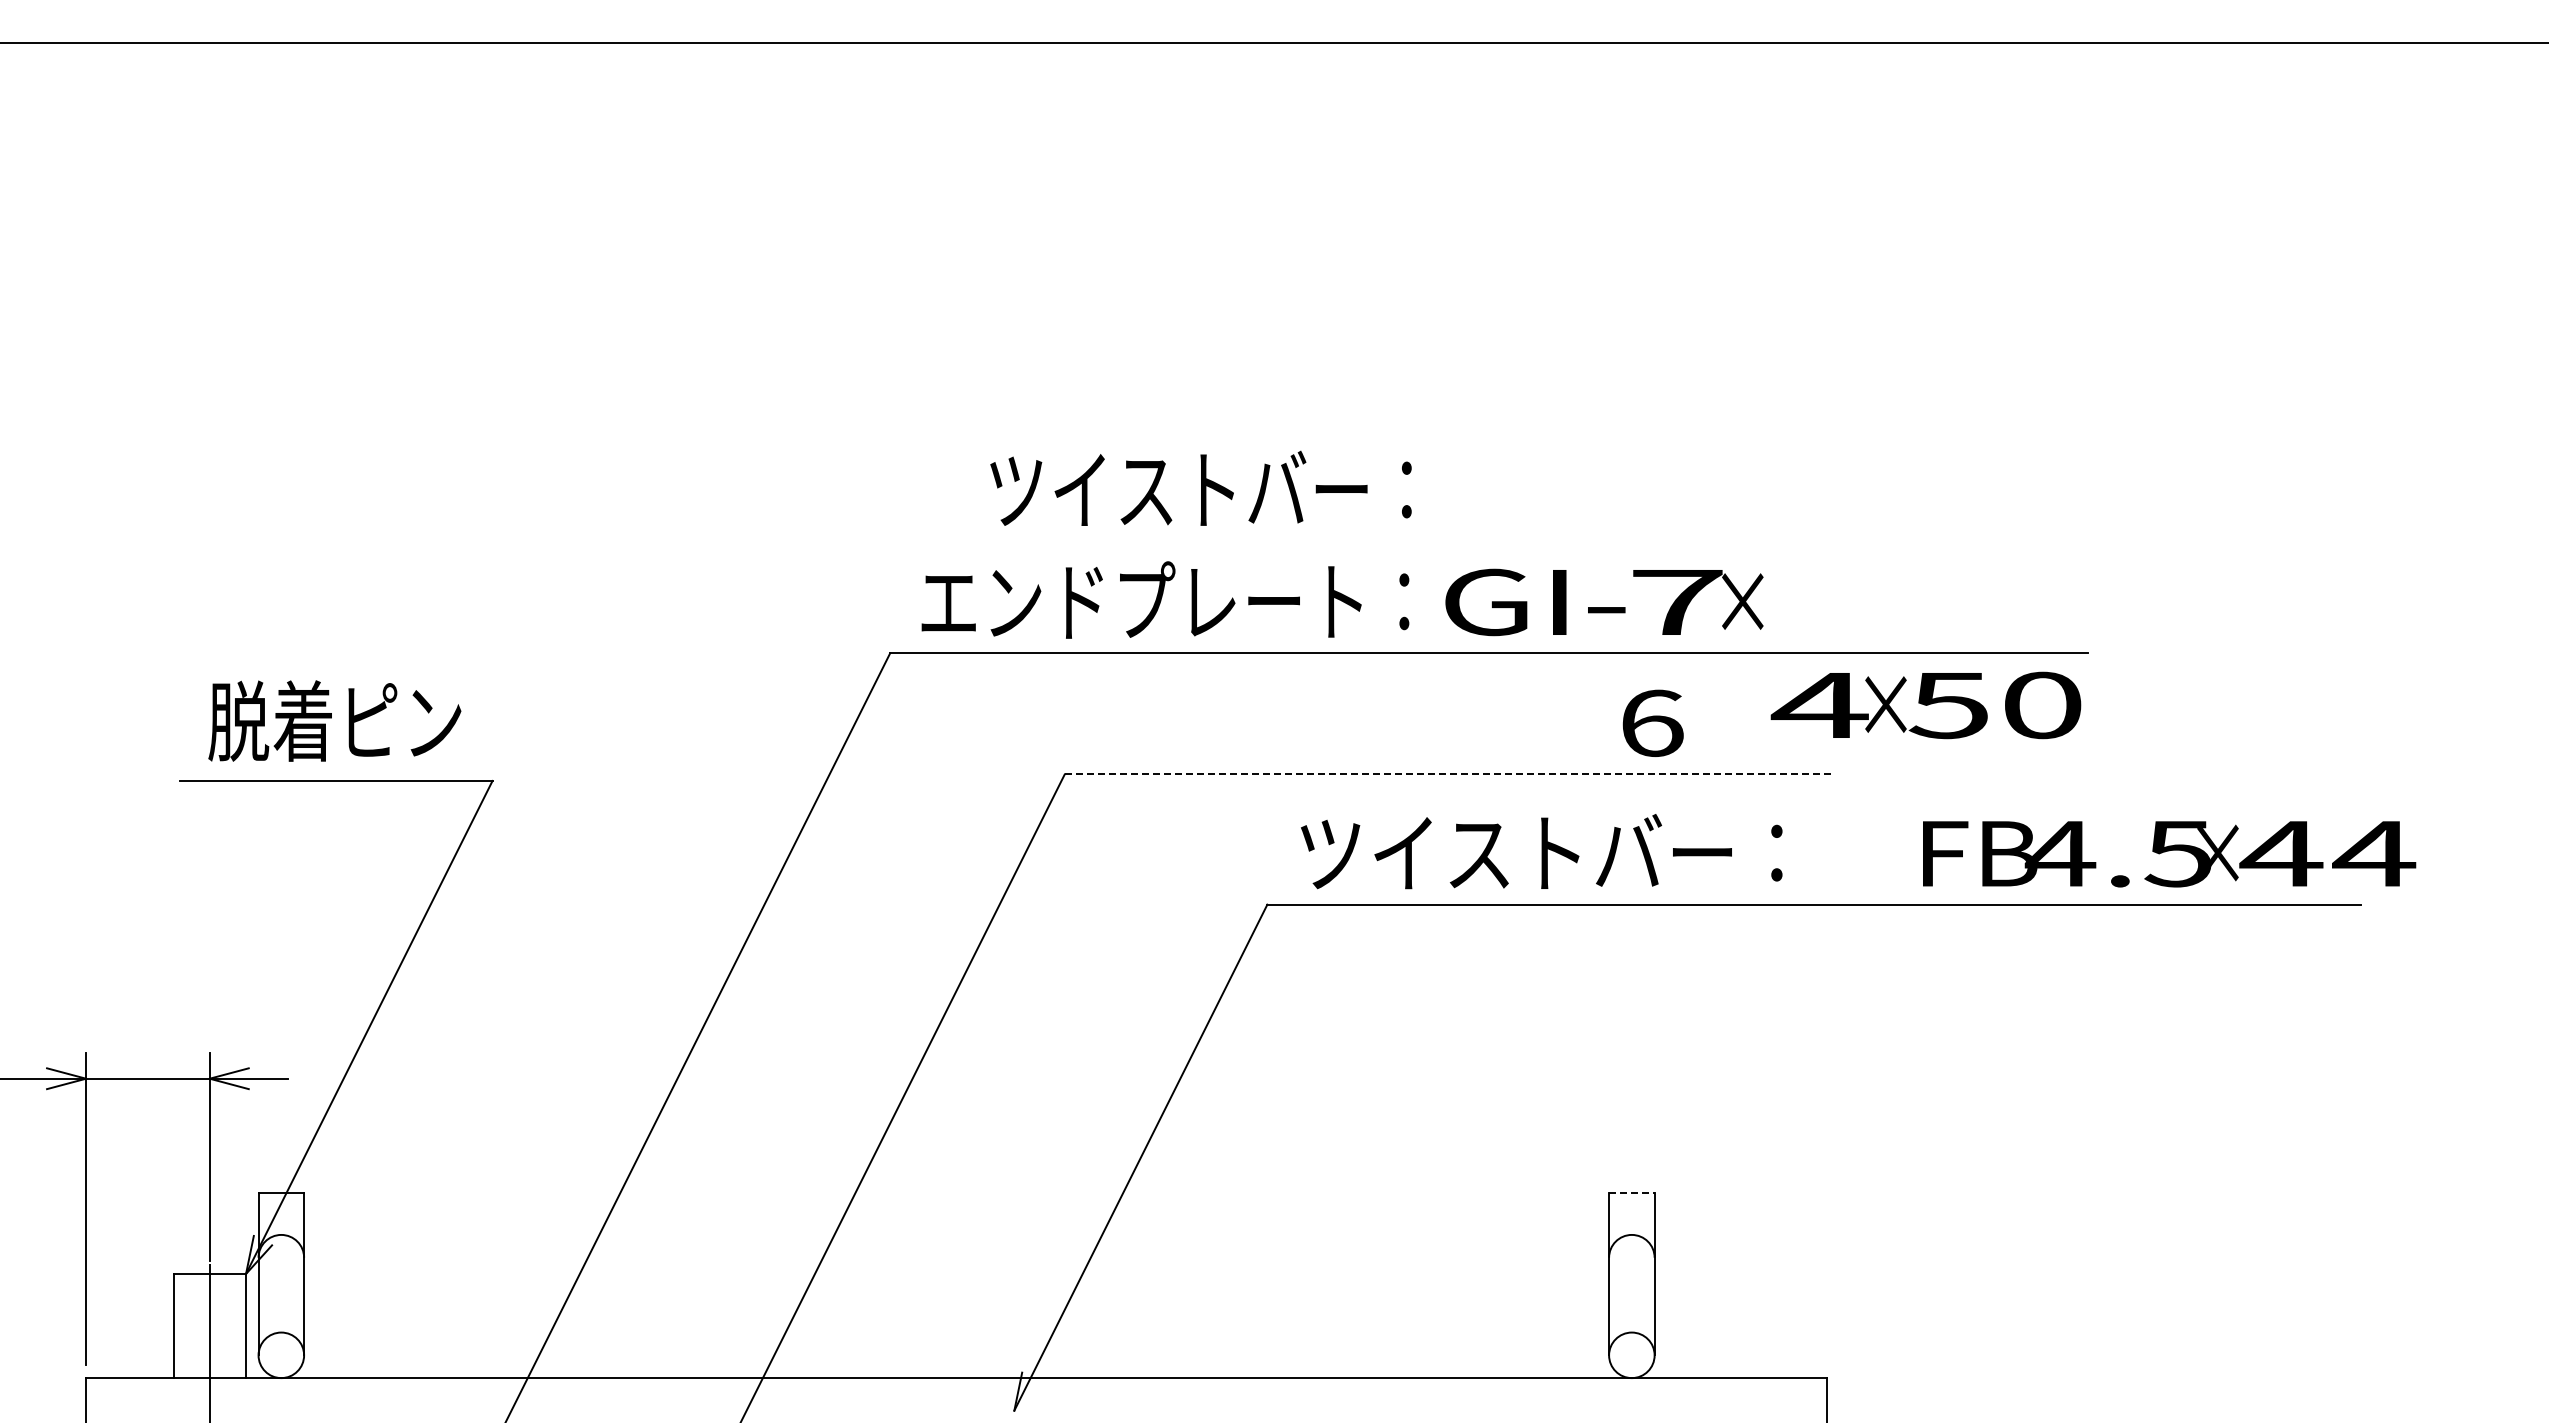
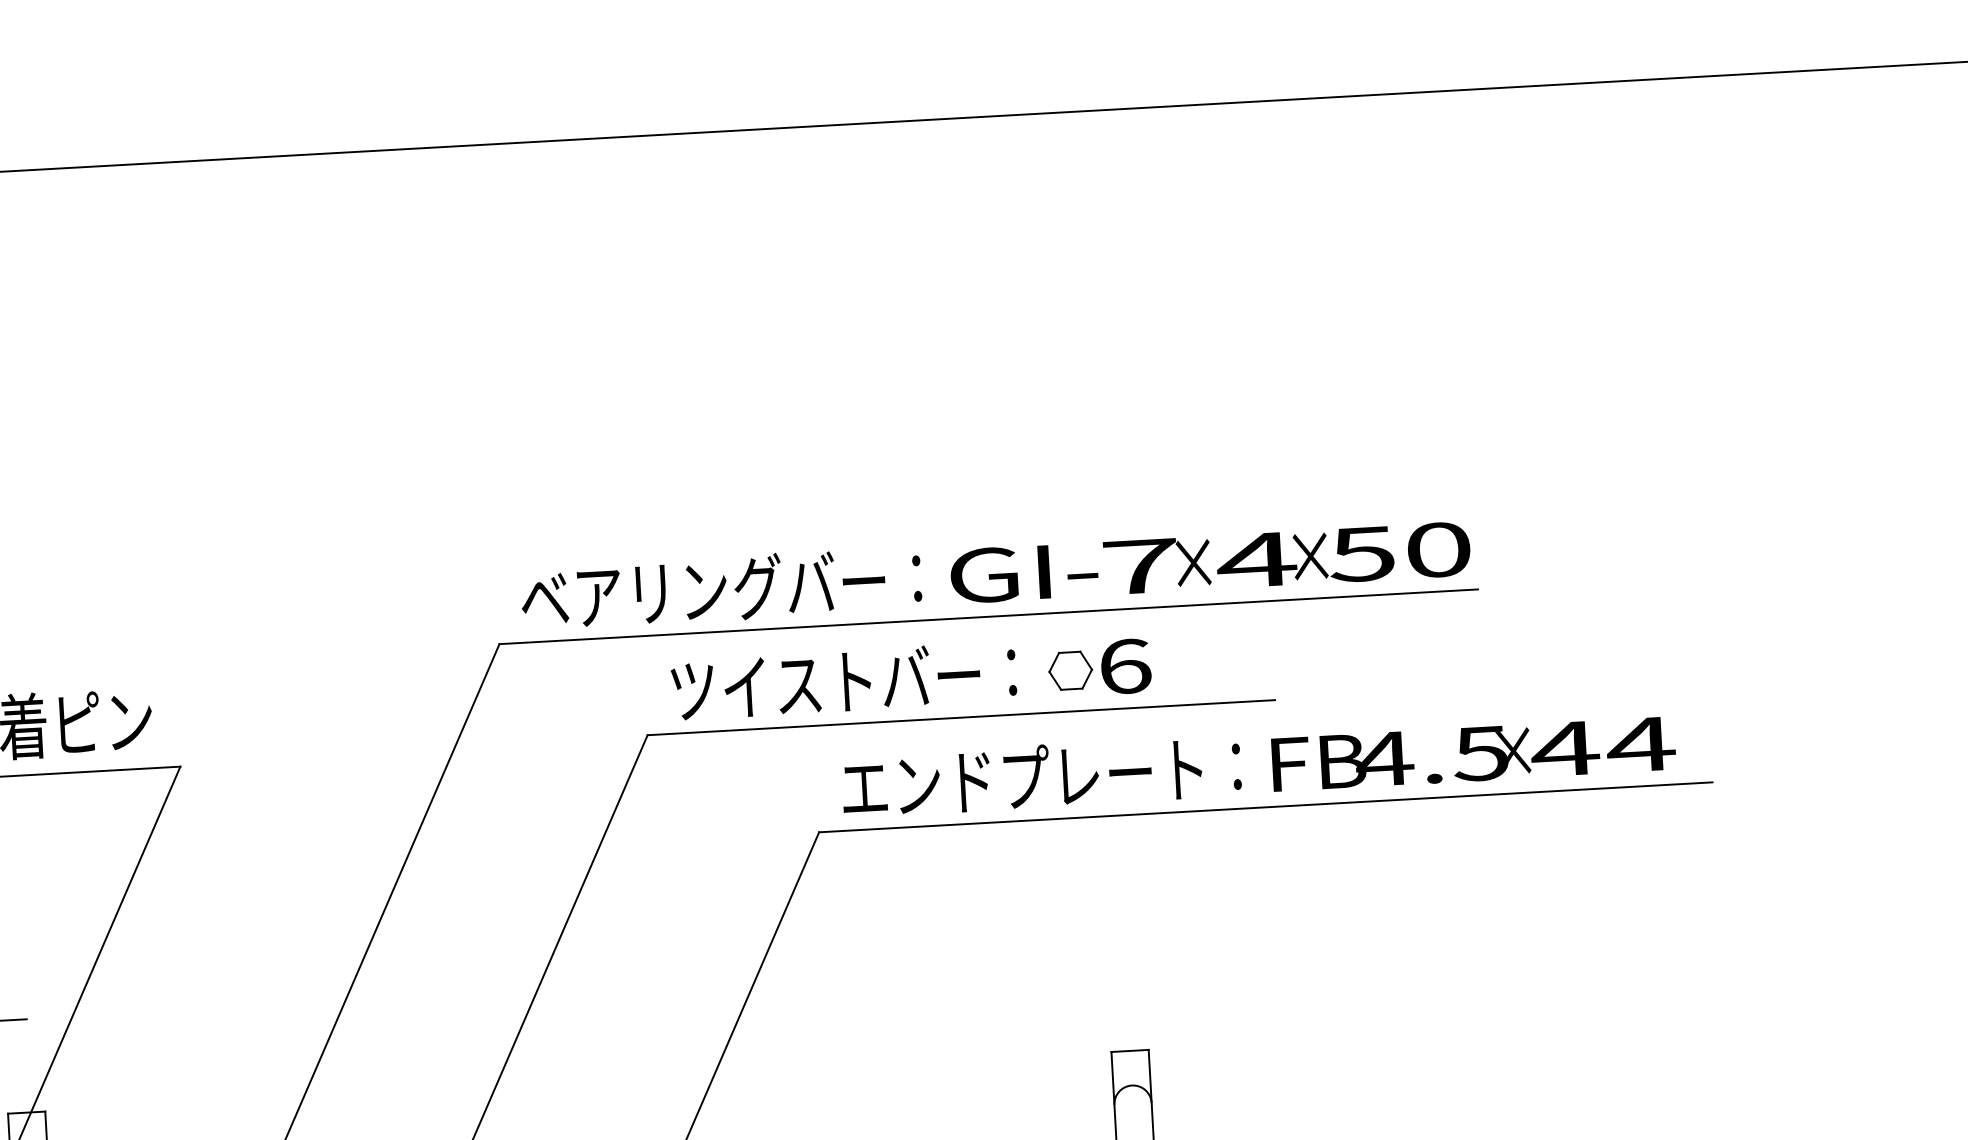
text: (1200, 487) -> (843, 680), moved
text: (1142, 600) -> (703, 589), エンドプレート： -> ベアリングバー：
text: (1925, 705) -> (1343, 555), moved
part: (1585, 724) -> (1070, 670), added
line: (1449, 774) -> (961, 717), dashed -> solid
text: (1542, 851) -> (1041, 776), ツイストバー： -> エンドプレート：
text: (2169, 854) -> (1473, 754), moved
line: (1631, 1192) -> (1129, 1050), dashed -> solid

